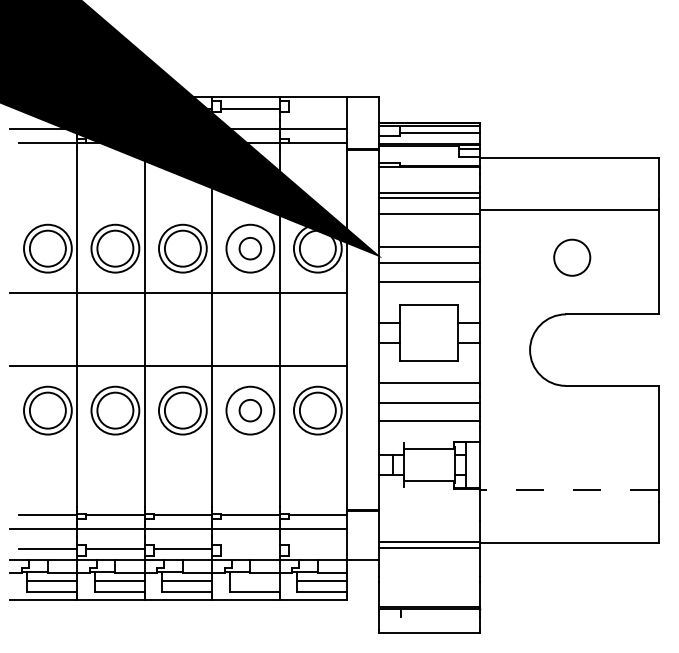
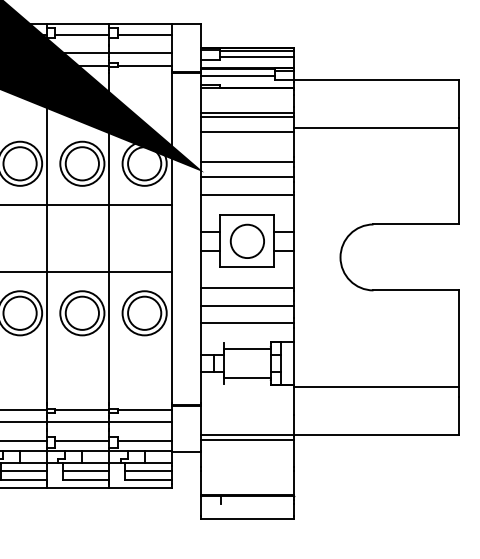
line: (317, 109) -> (144, 35), added
line: (418, 153) -> (237, 75), added
circle: (250, 248) -> (82, 163), size x1.67
circle: (572, 257) -> (247, 241), moved
circle: (250, 410) -> (82, 313), size x1.67
line: (568, 490) -> (375, 387), dashed -> solid
line: (250, 548) -> (82, 440), added
line: (317, 548) -> (144, 440), added
line: (254, 581) -> (86, 470), added

